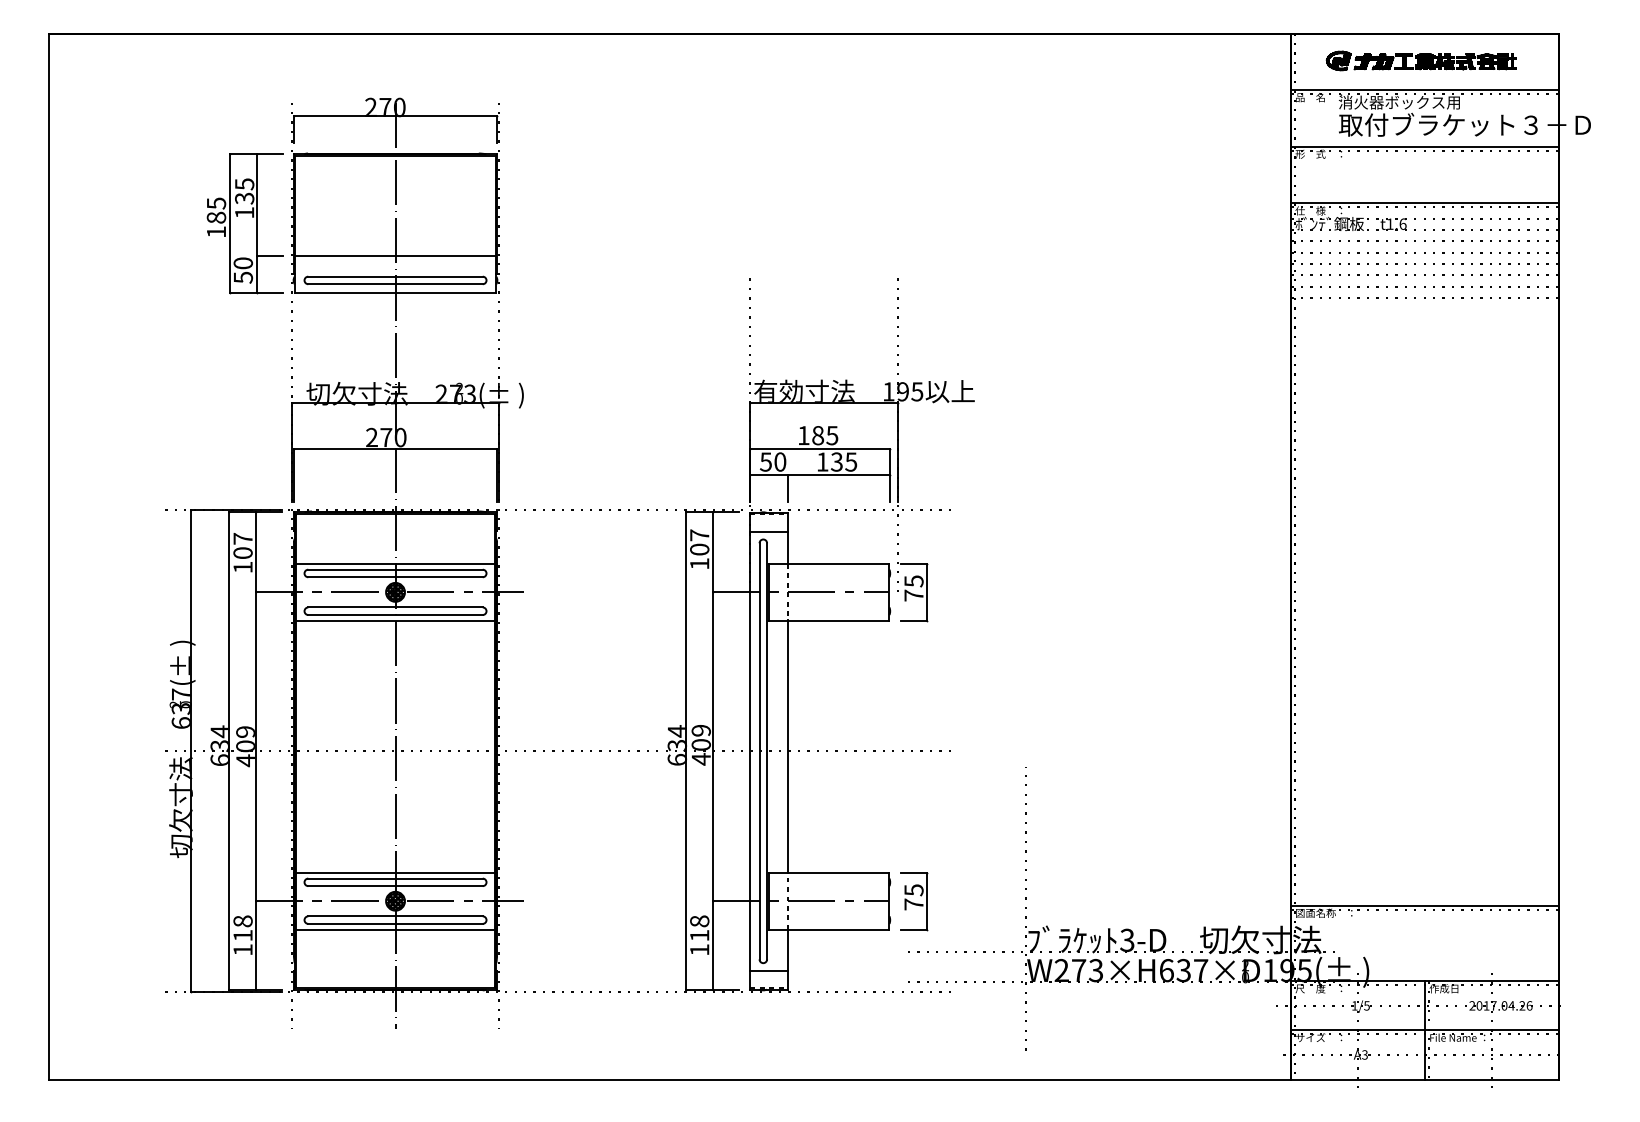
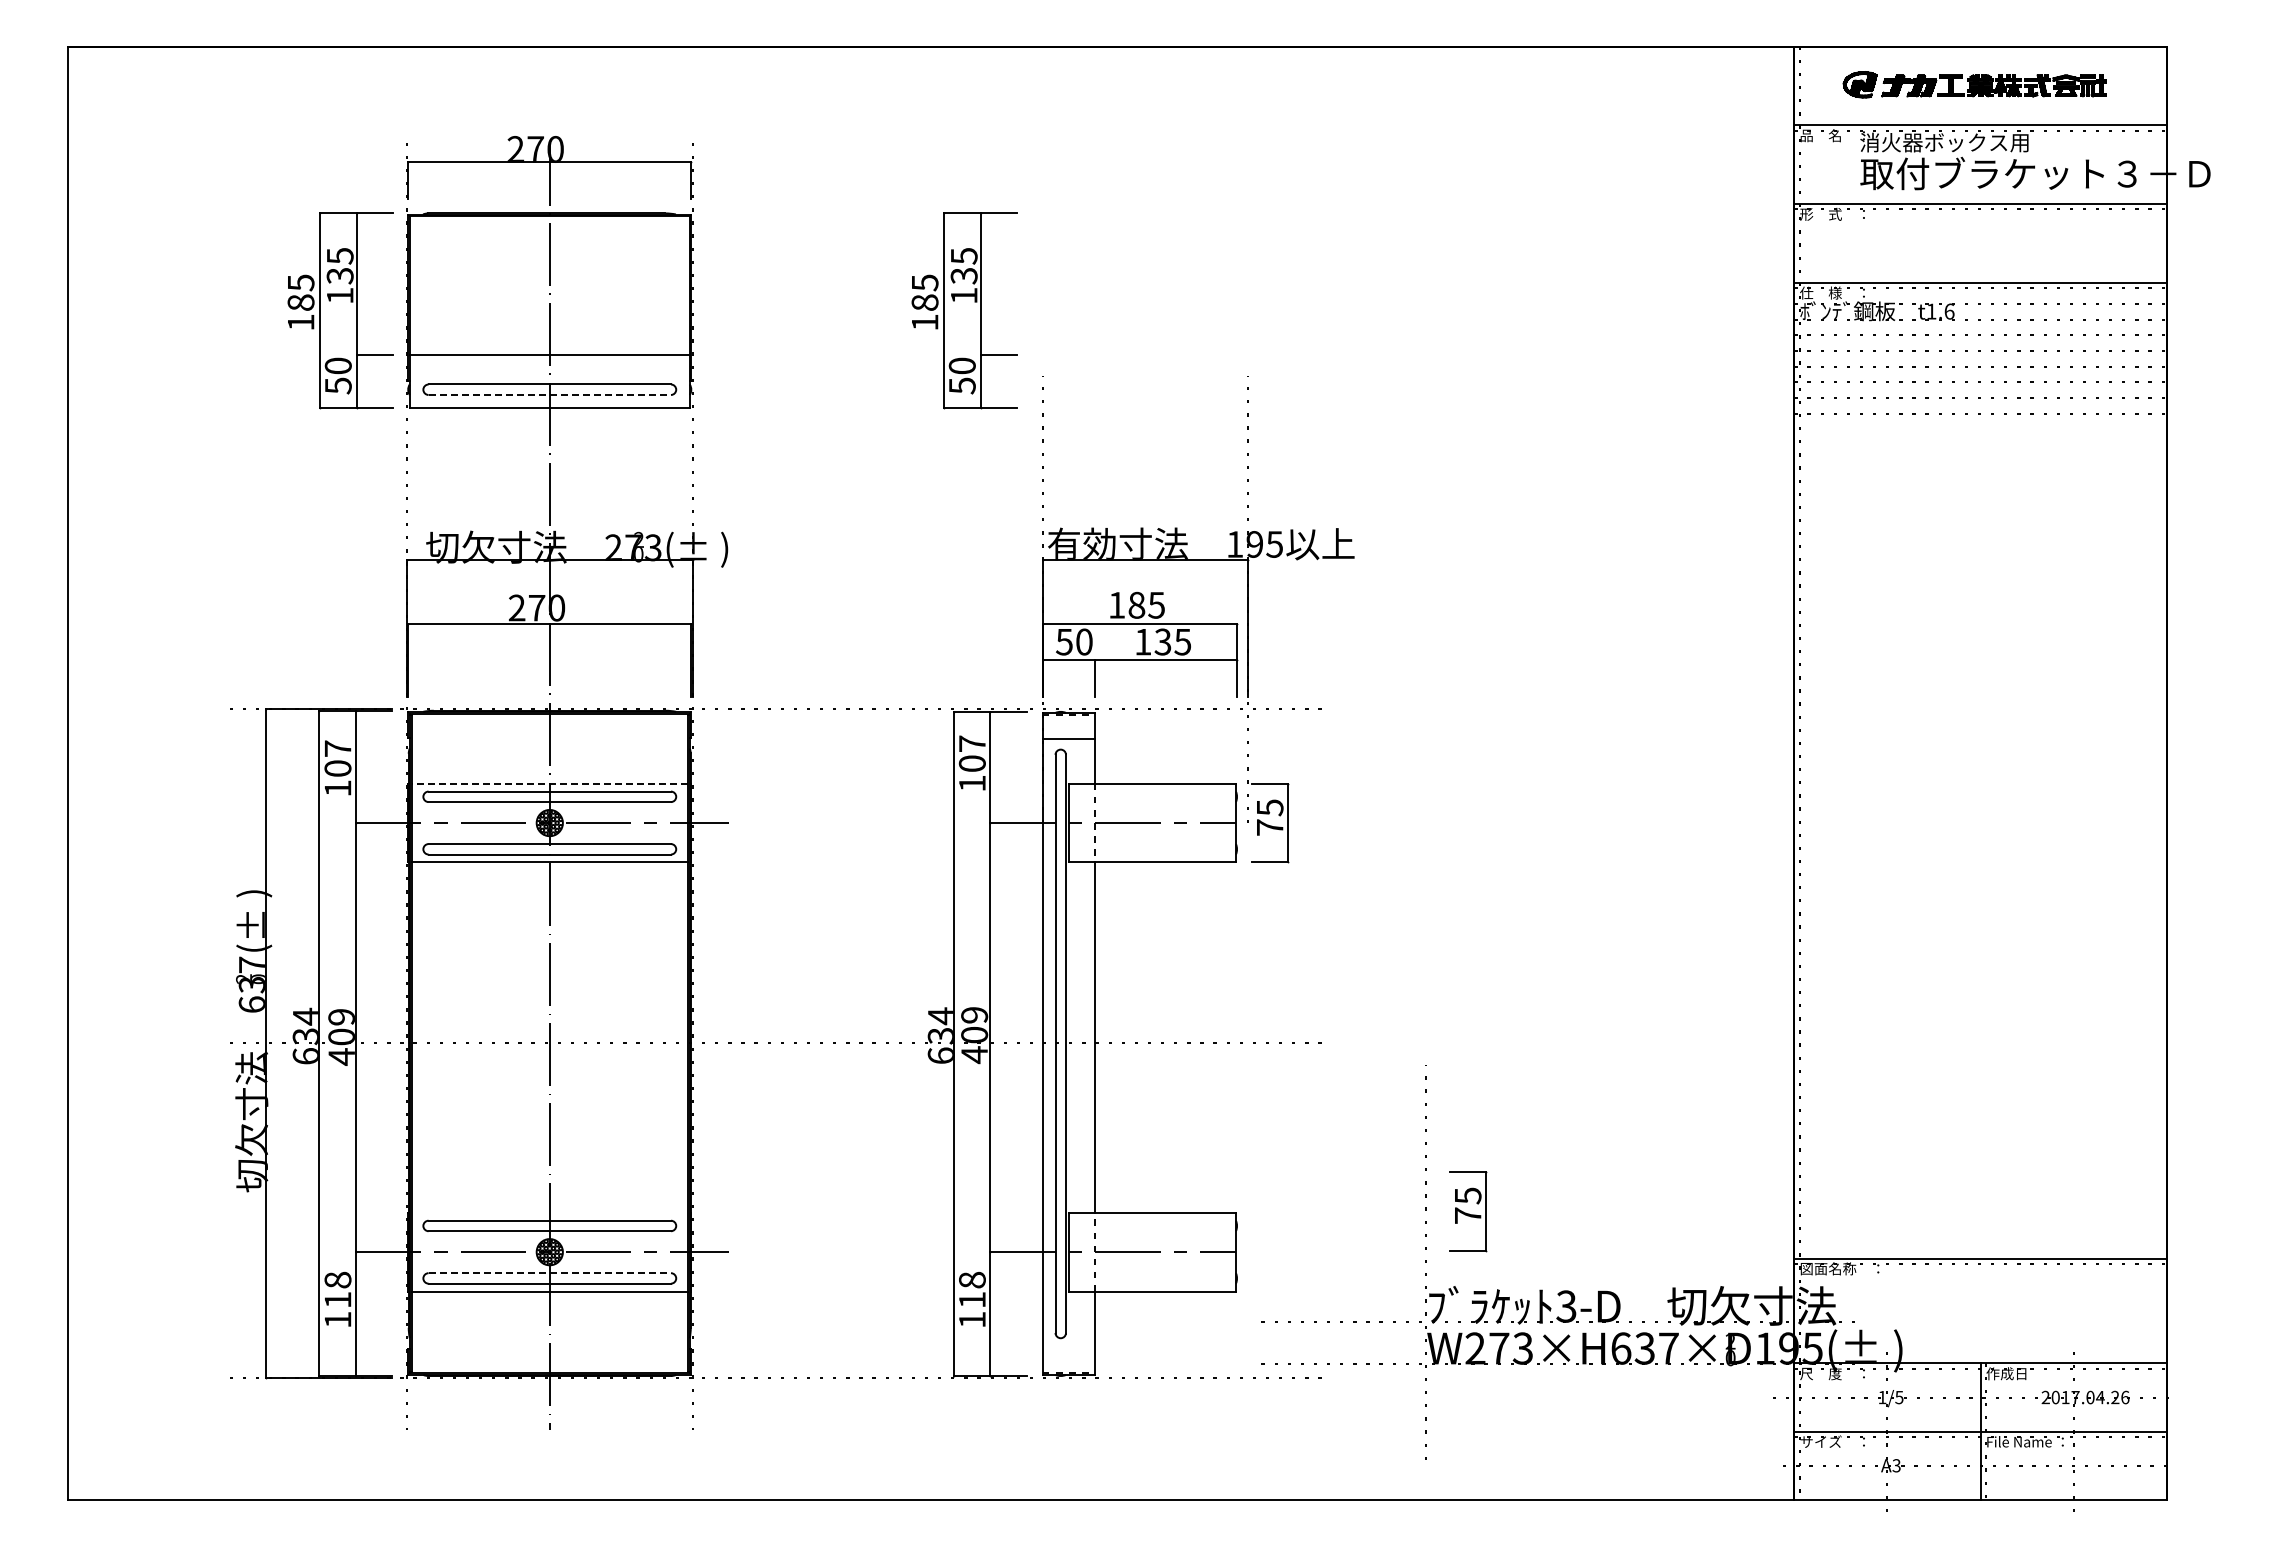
part: (694, 223) -> (964, 310), added
line: (396, 283) -> (550, 394), solid -> dashed
line: (395, 563) -> (549, 783), solid -> dashed
line: (395, 872) -> (549, 1212), removed
part: (914, 901) -> (1468, 1211), moved
line: (396, 916) -> (550, 1273), solid -> dashed
line: (768, 970) -> (1068, 1348), removed

